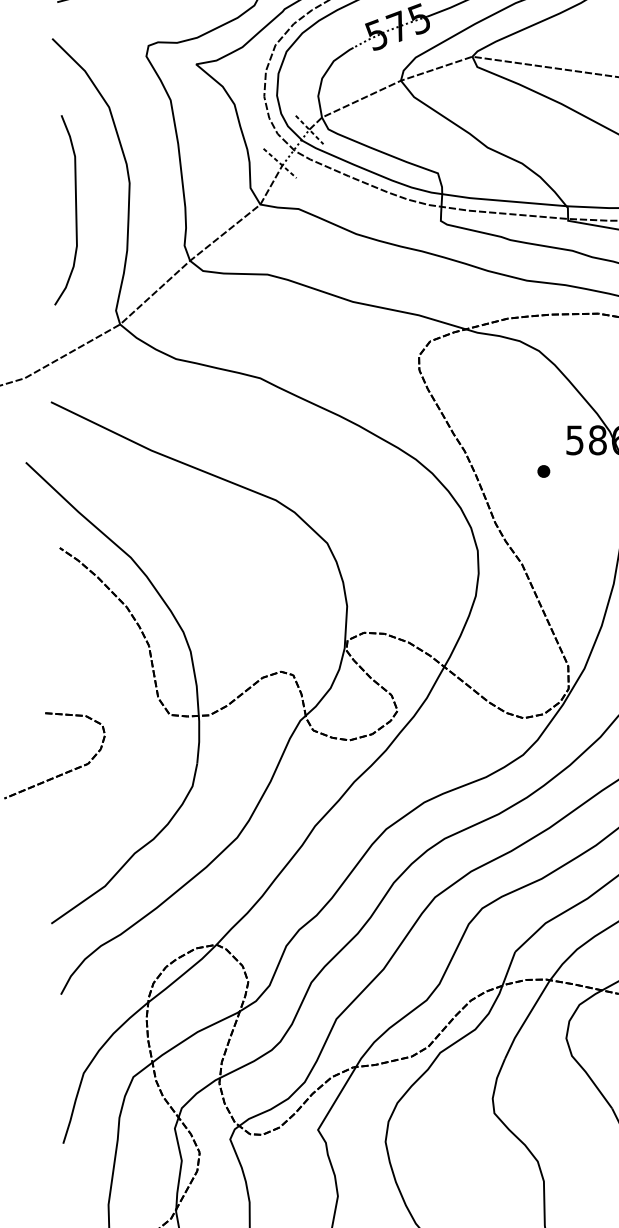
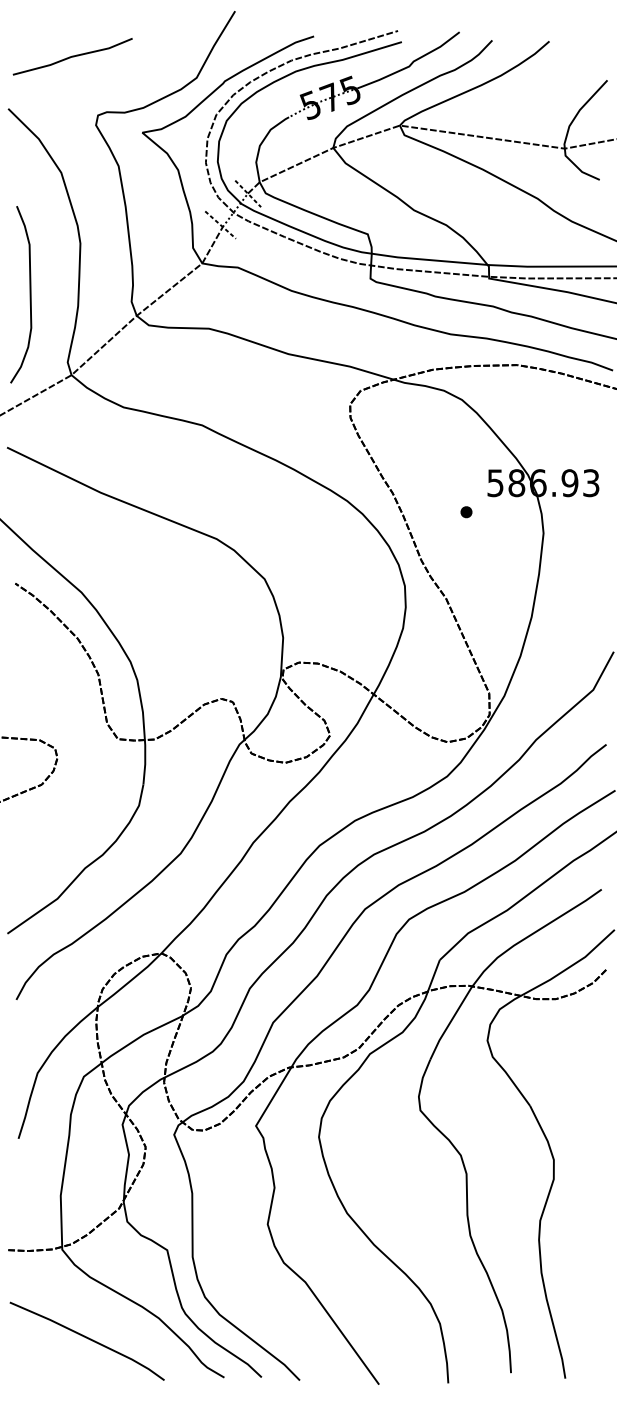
curve: (75, 210) -> (29, 294), moved

